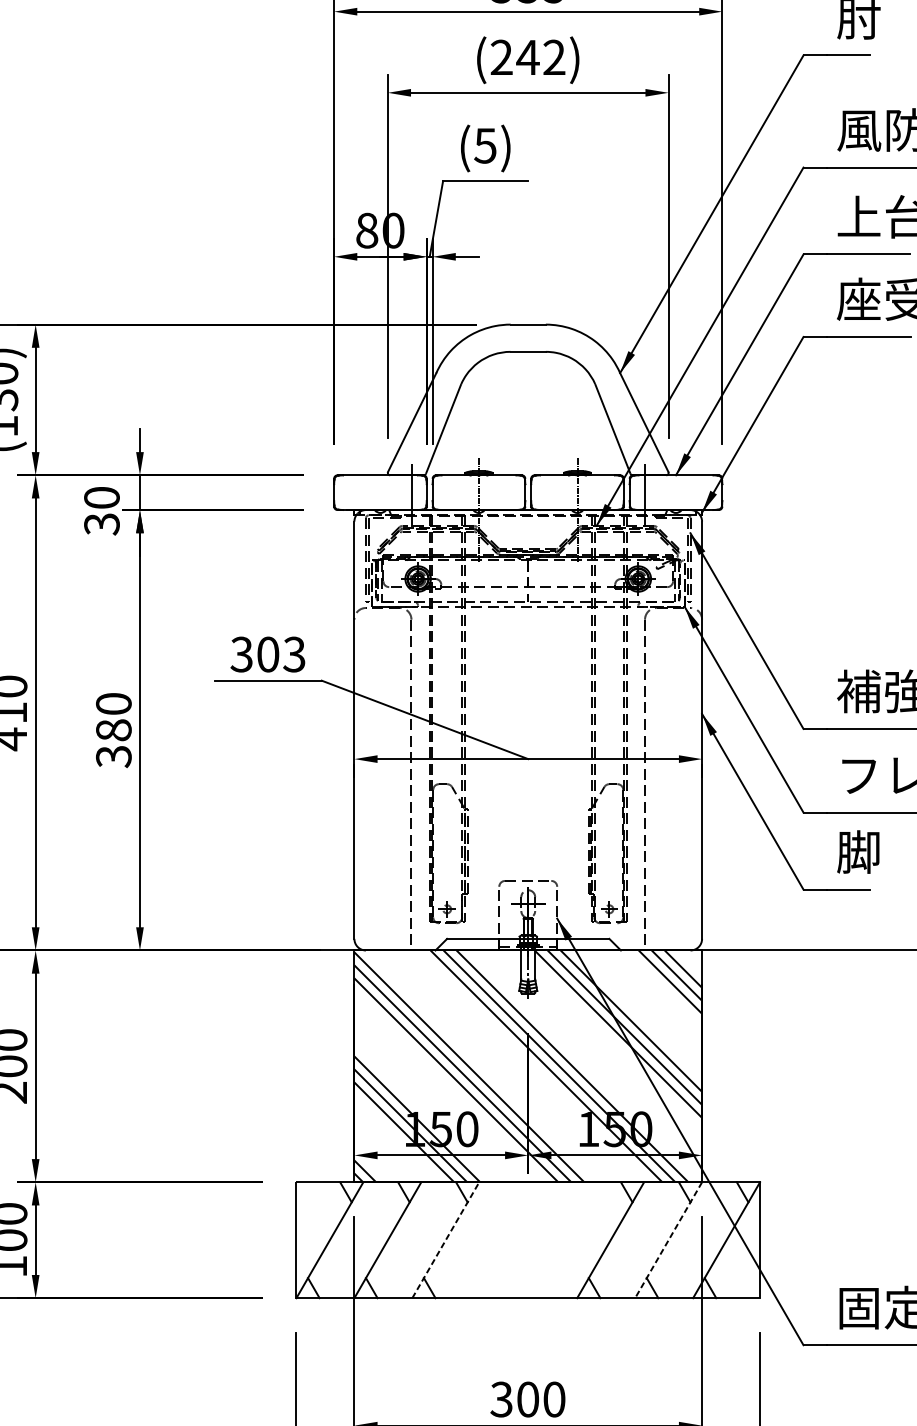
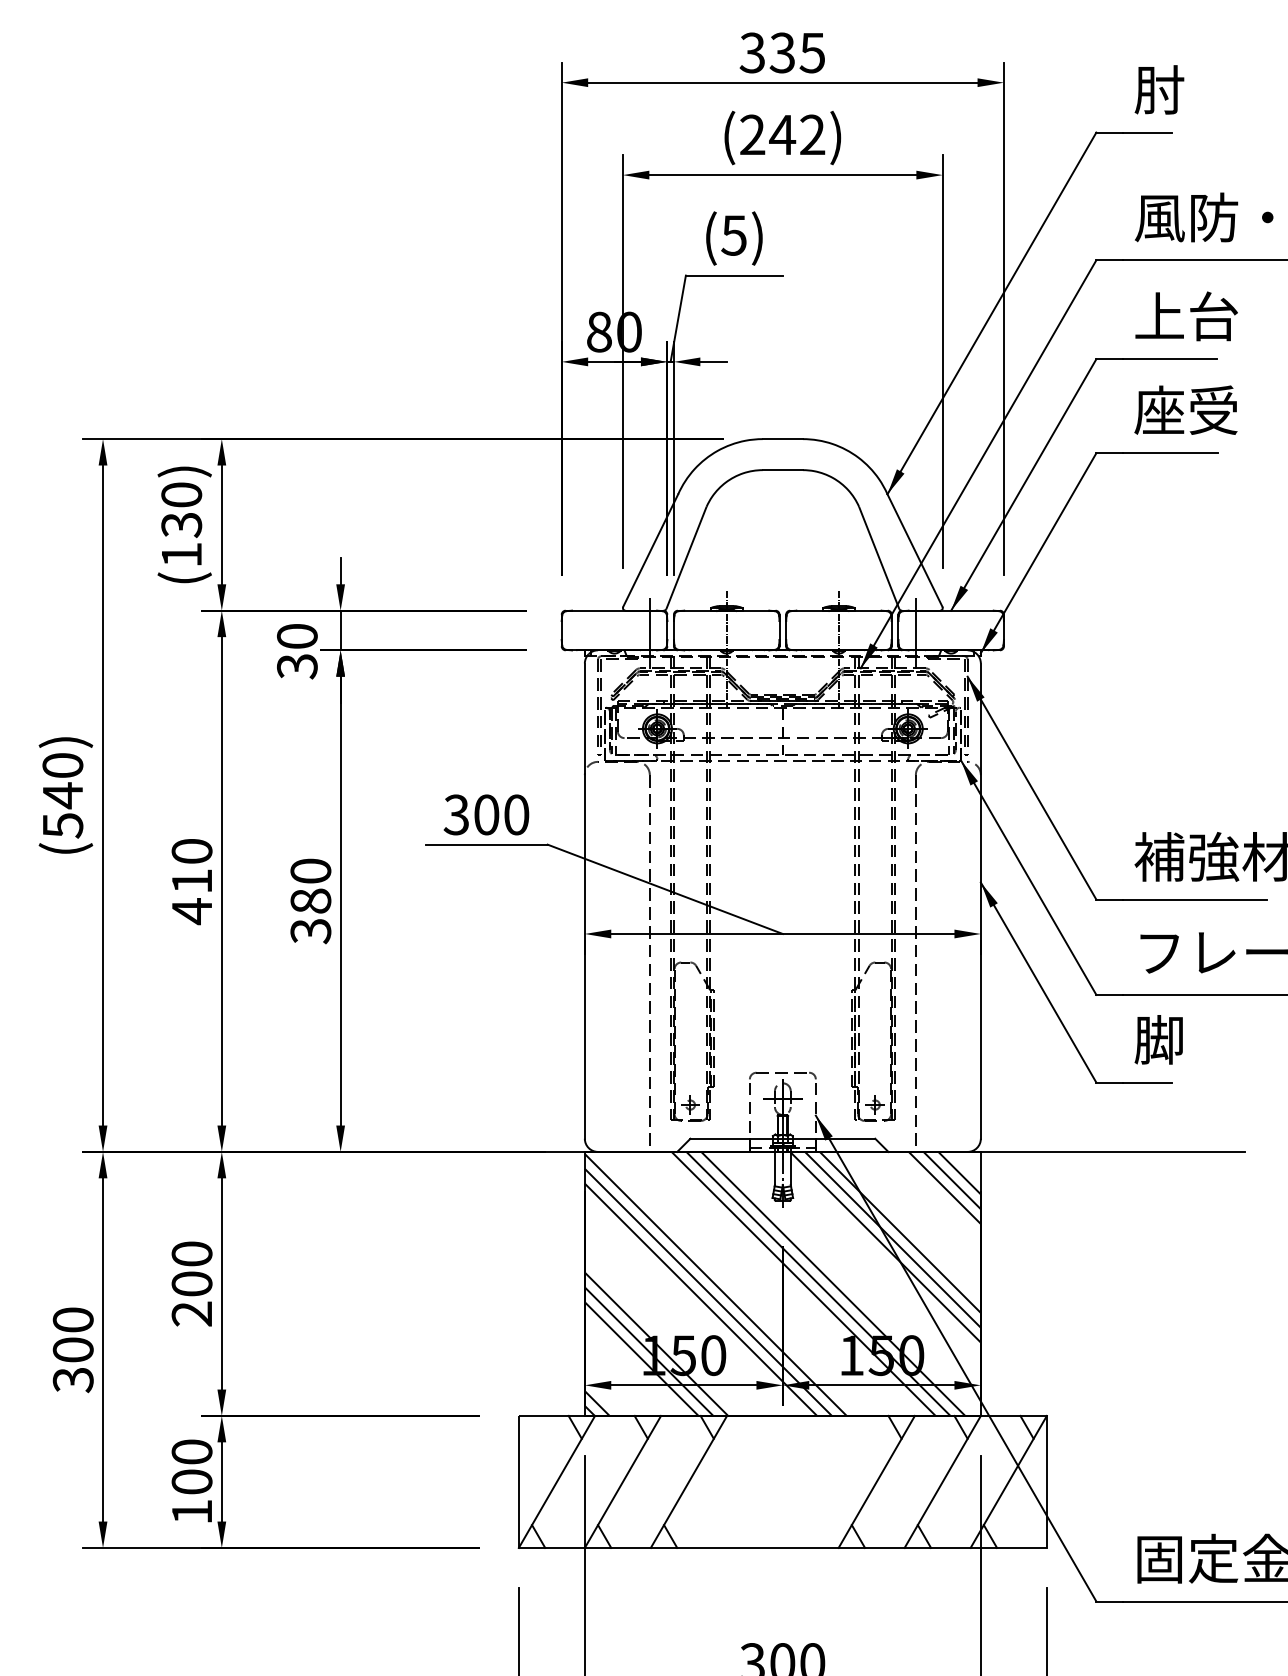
text: (294, 654) -> (516, 814), 303 -> 300
line: (446, 1239) -> (689, 1481), dashed -> solid
line: (668, 1240) -> (942, 1482), dashed -> solid

